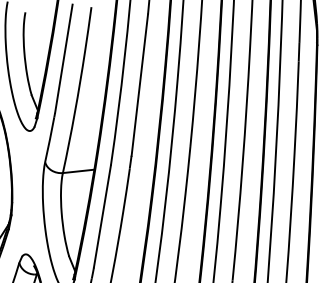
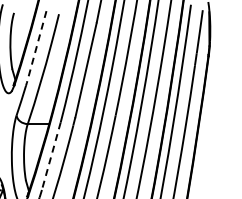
line: (63, 59) -> (36, 47), solid -> dashed
line: (102, 216) -> (51, 156), solid -> dashed

